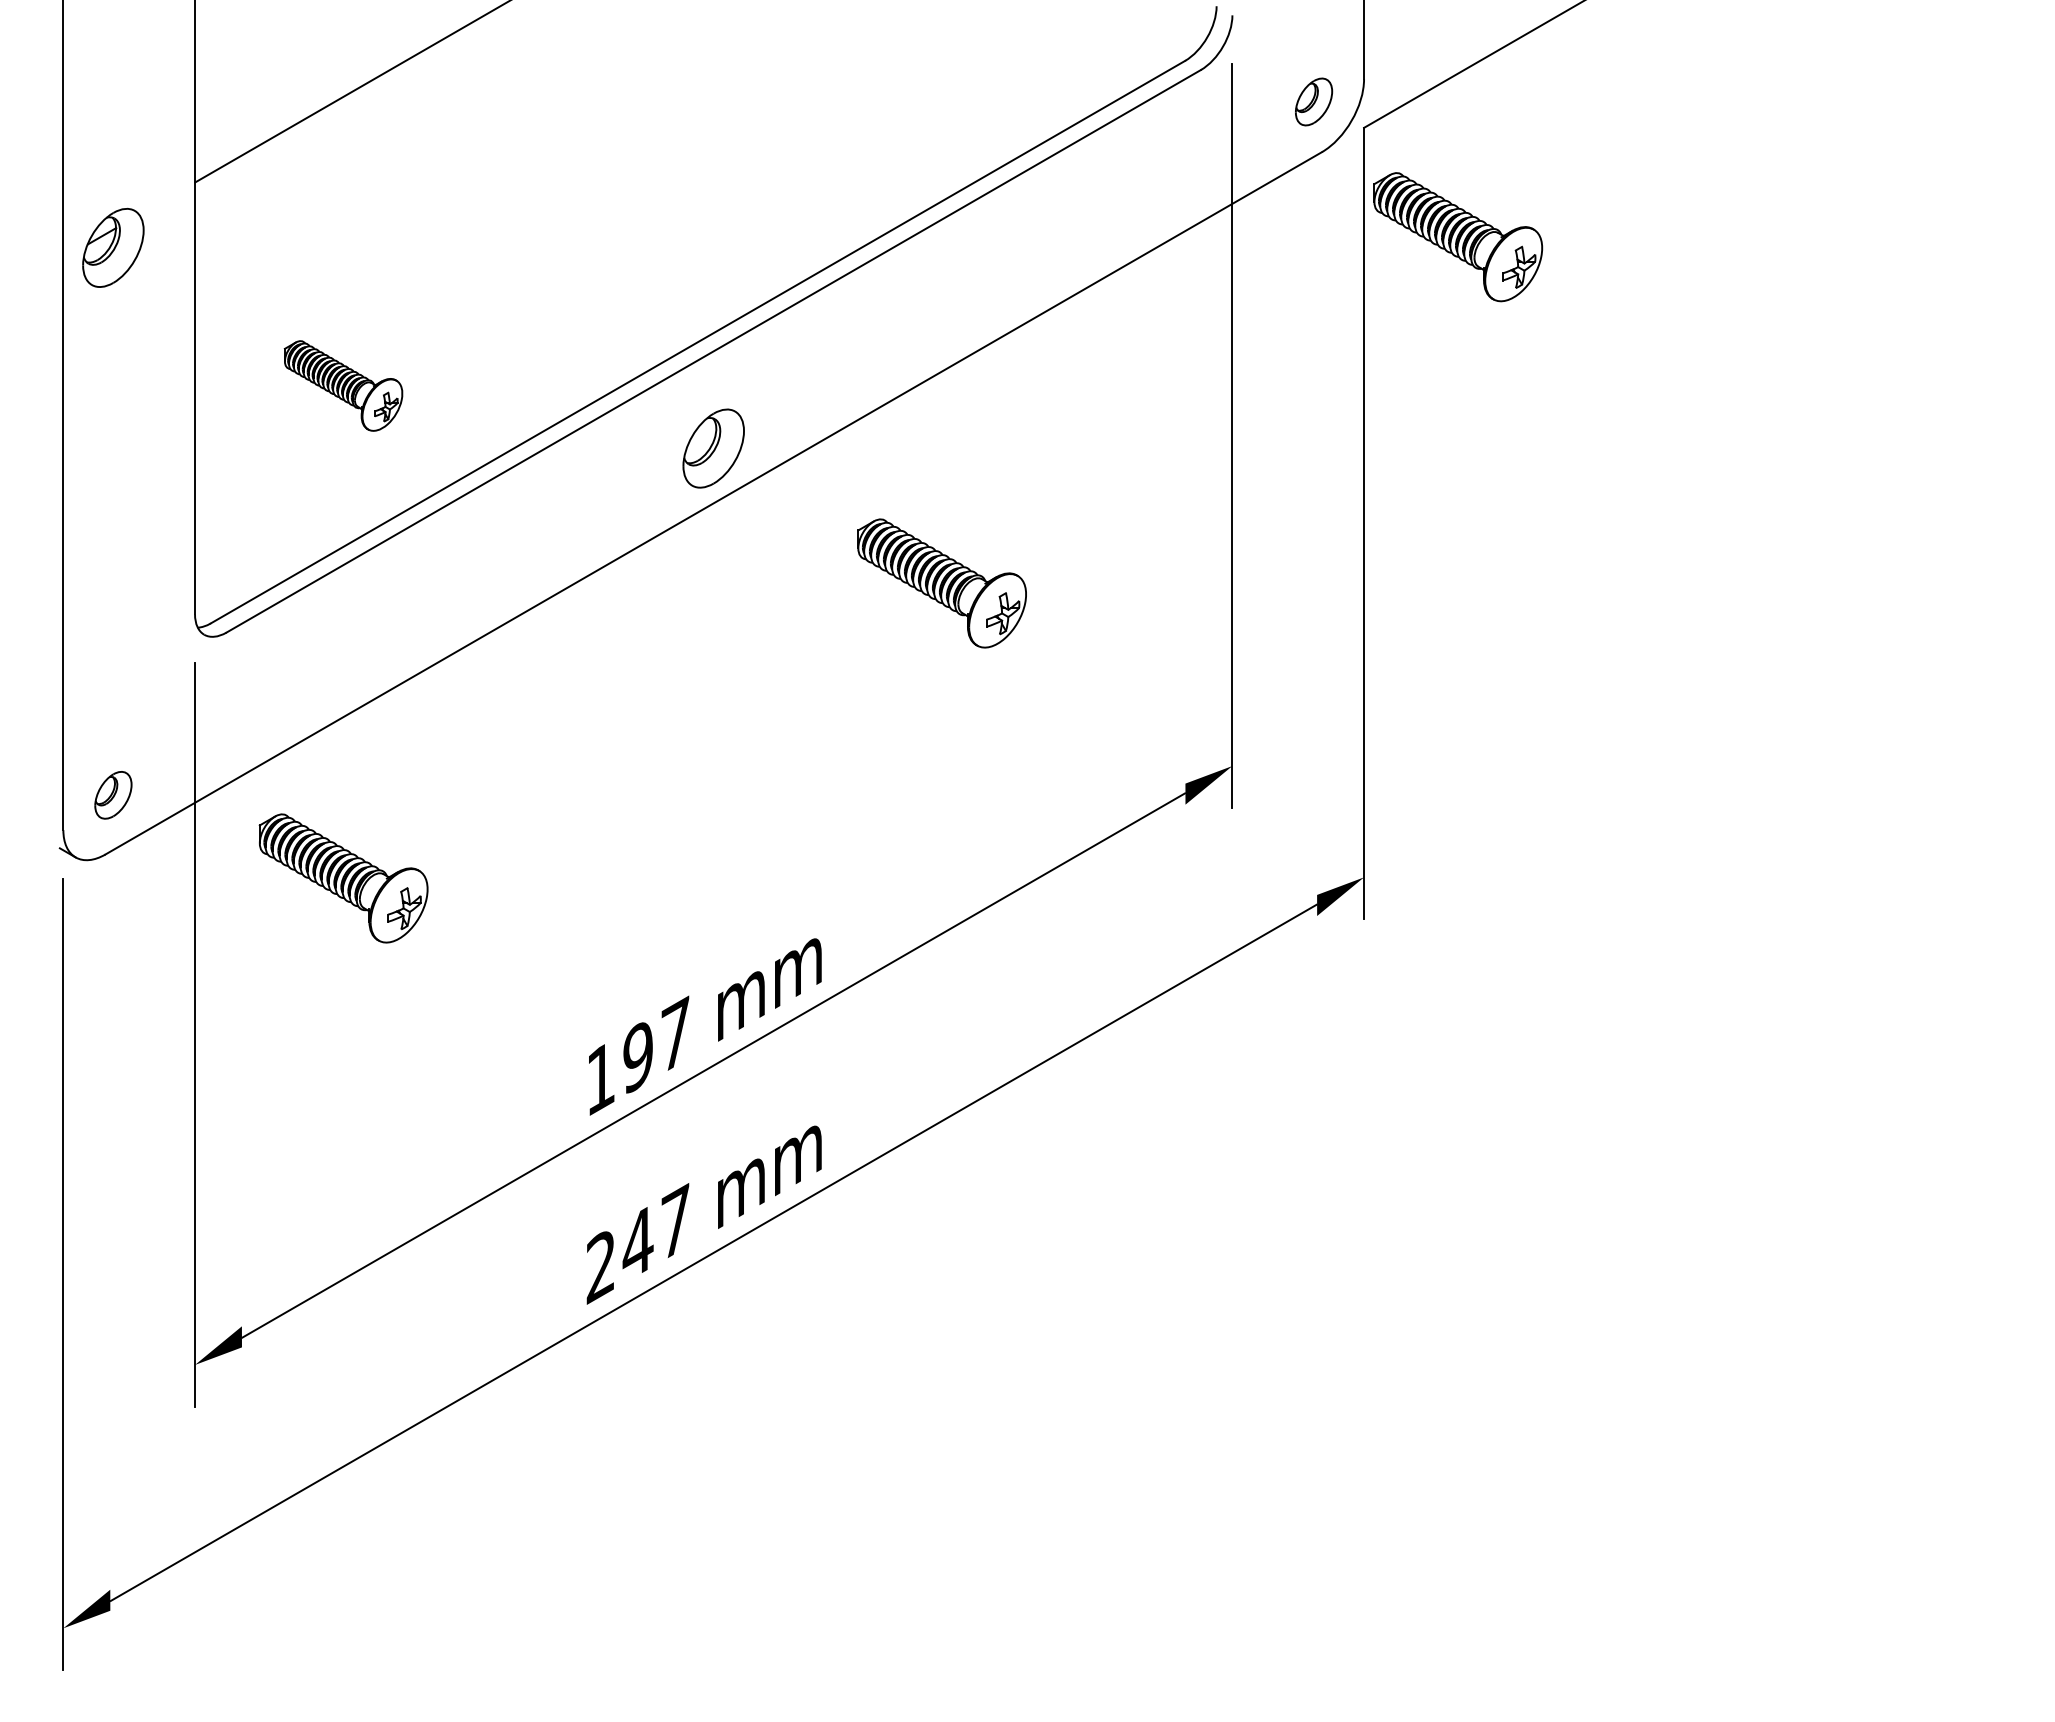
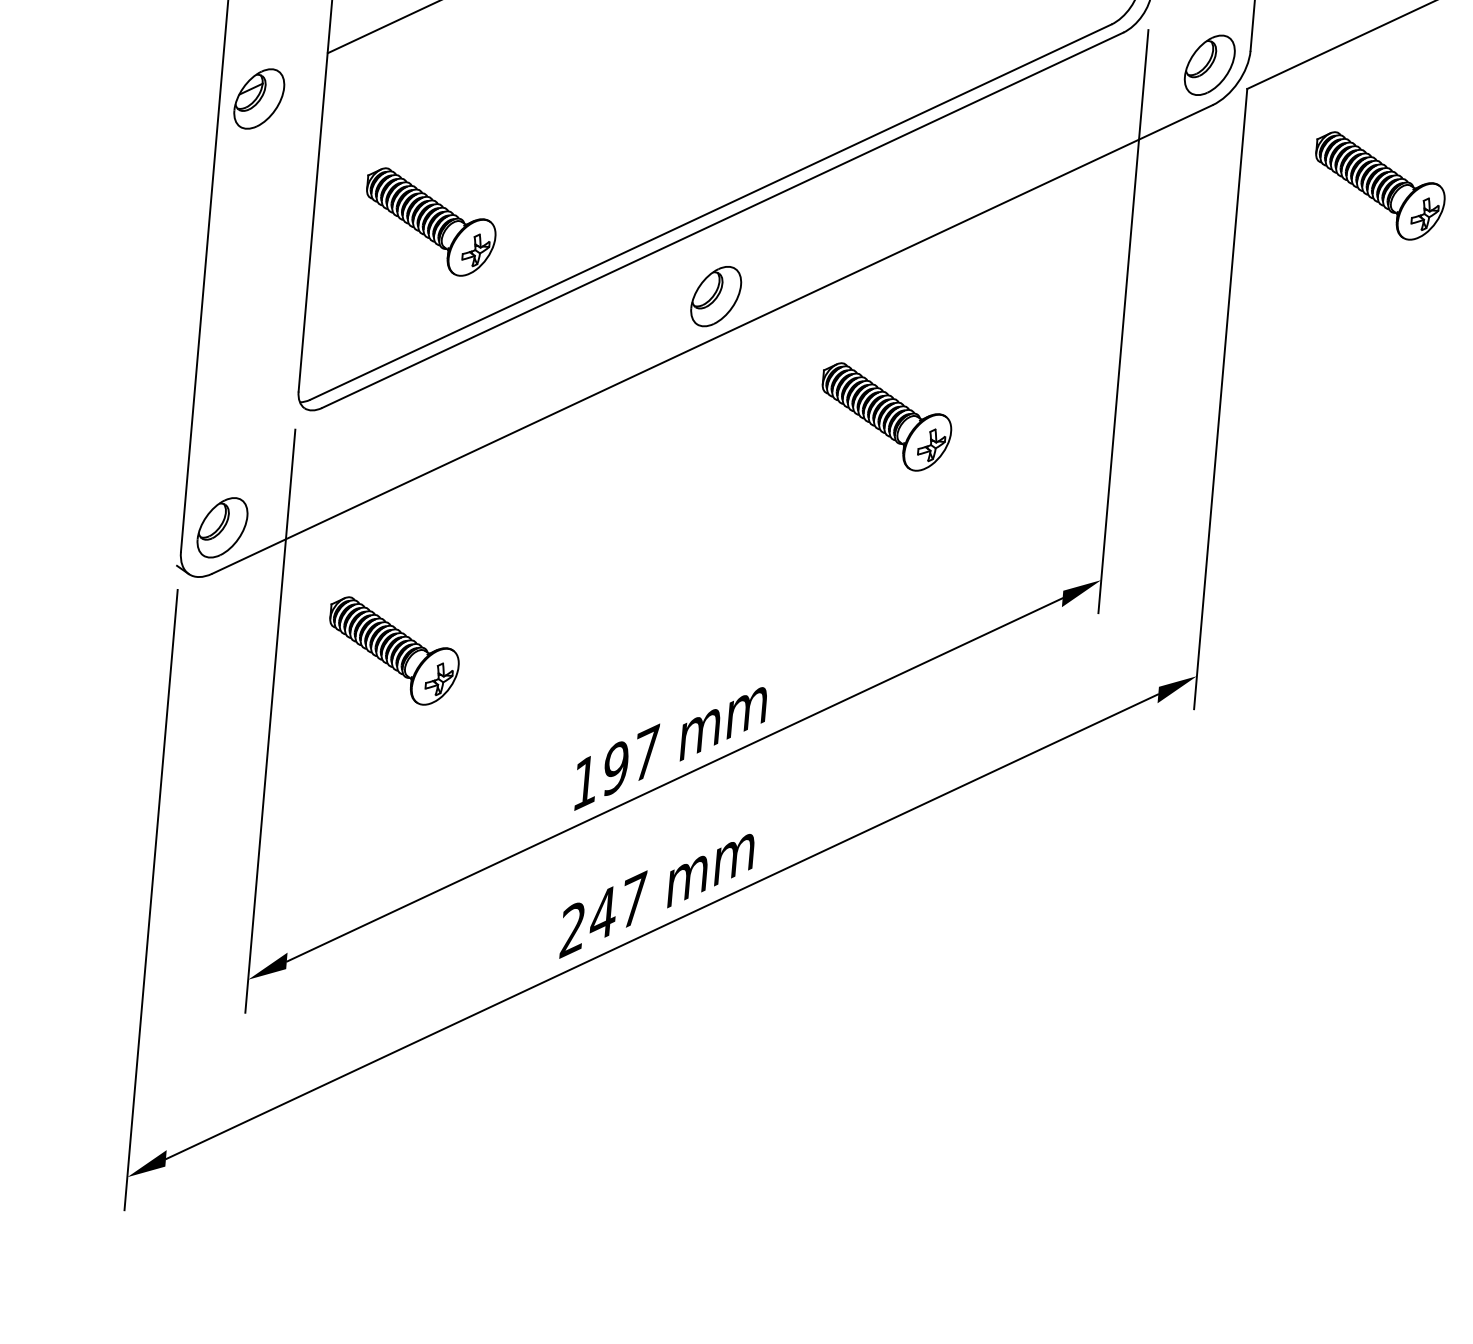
part: (1313, 101) -> (1209, 64), size x1.67
part: (1458, 237) -> (1379, 186), moved
part: (343, 385) -> (430, 222), size x1.43
part: (113, 795) -> (222, 528), size x1.67
part: (343, 878) -> (393, 651), moved

